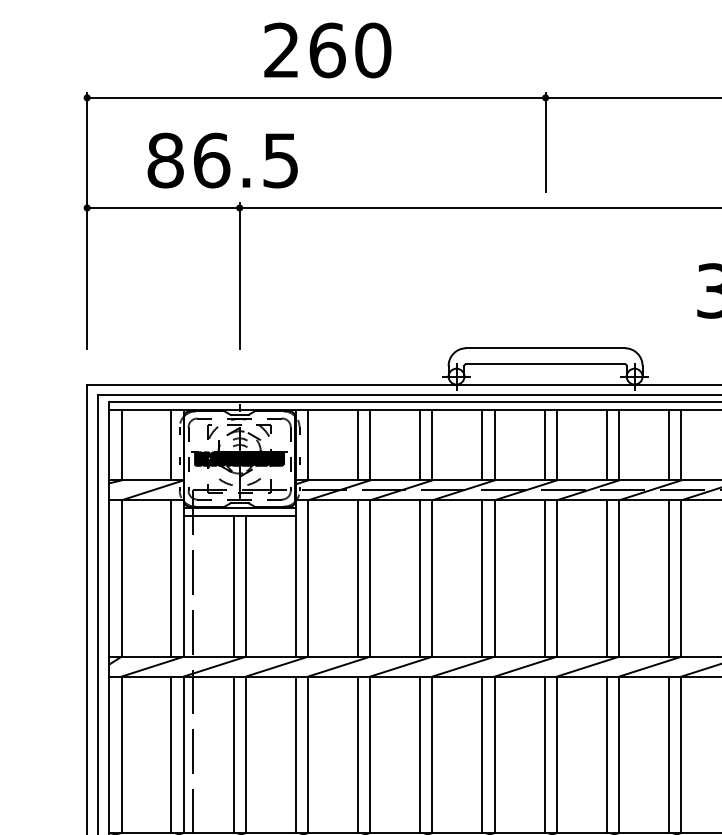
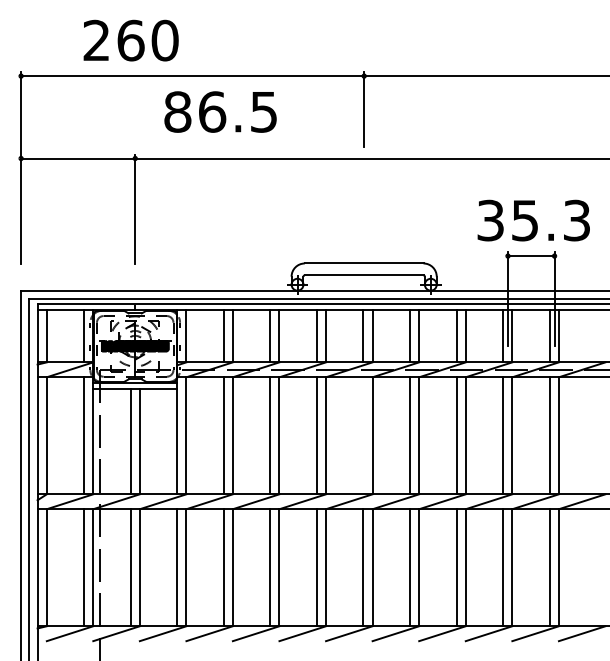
text: (326, 50) -> (130, 40), moved
text: (222, 159) -> (220, 111), moved
line: (544, 578) -> (363, 435), removed

